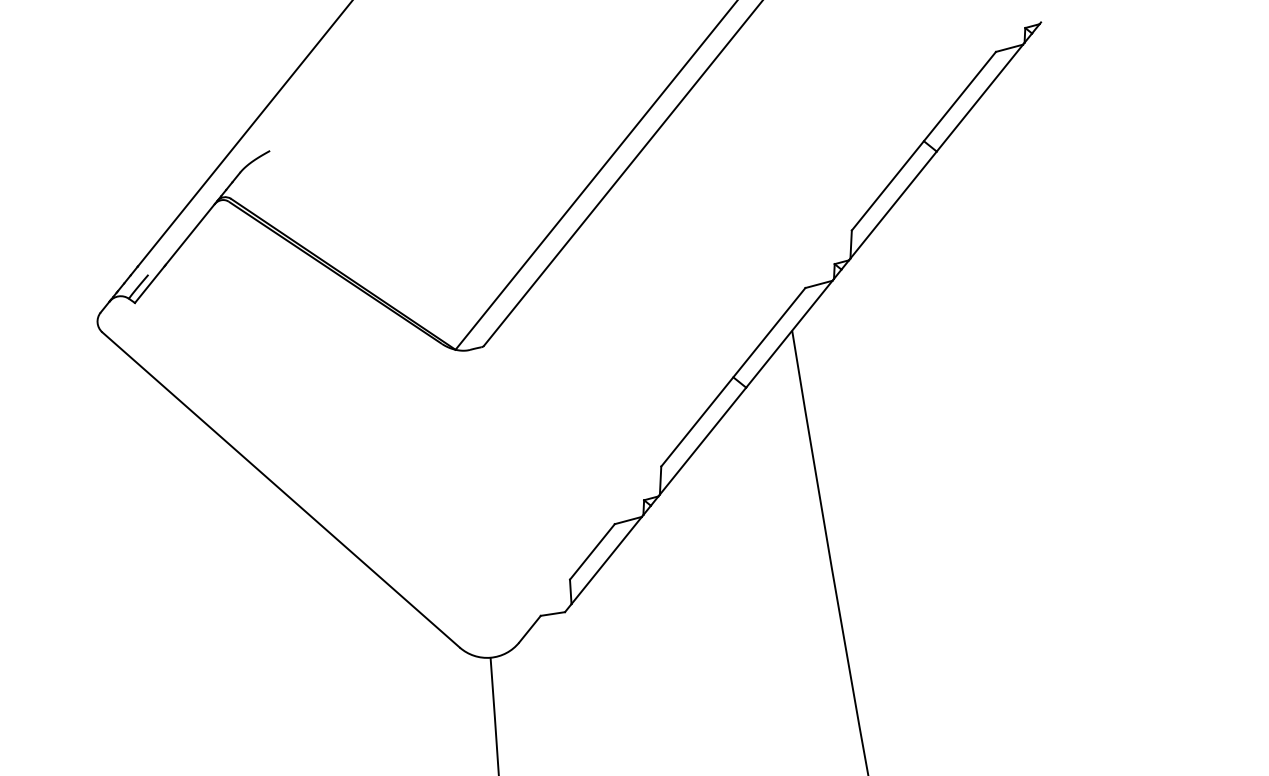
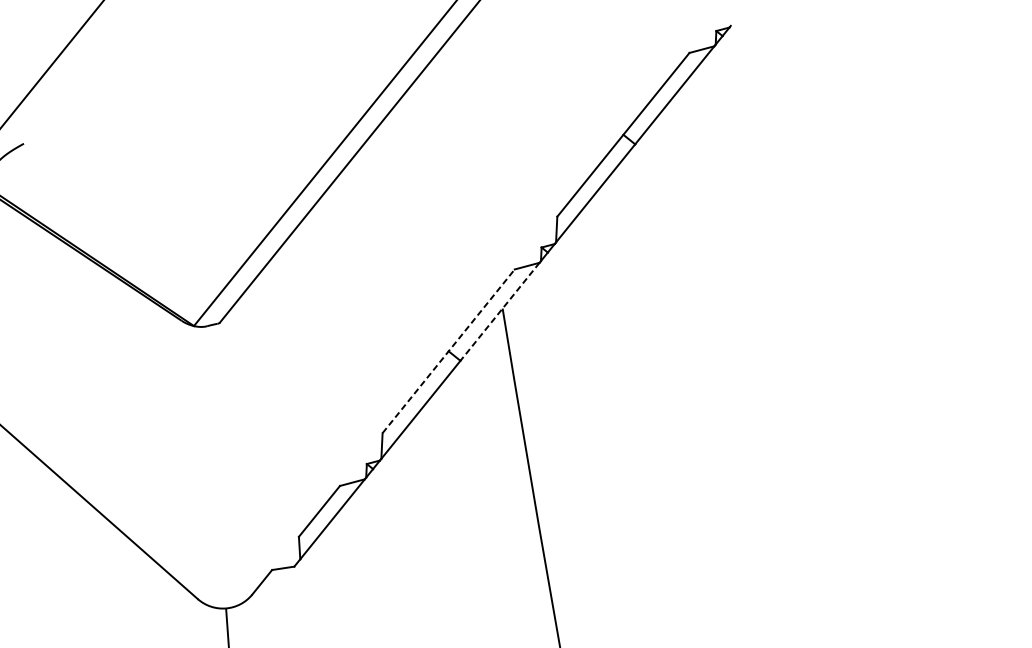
line: (789, 334) -> (500, 312), solid -> dashed
line: (733, 377) -> (448, 351), solid -> dashed

